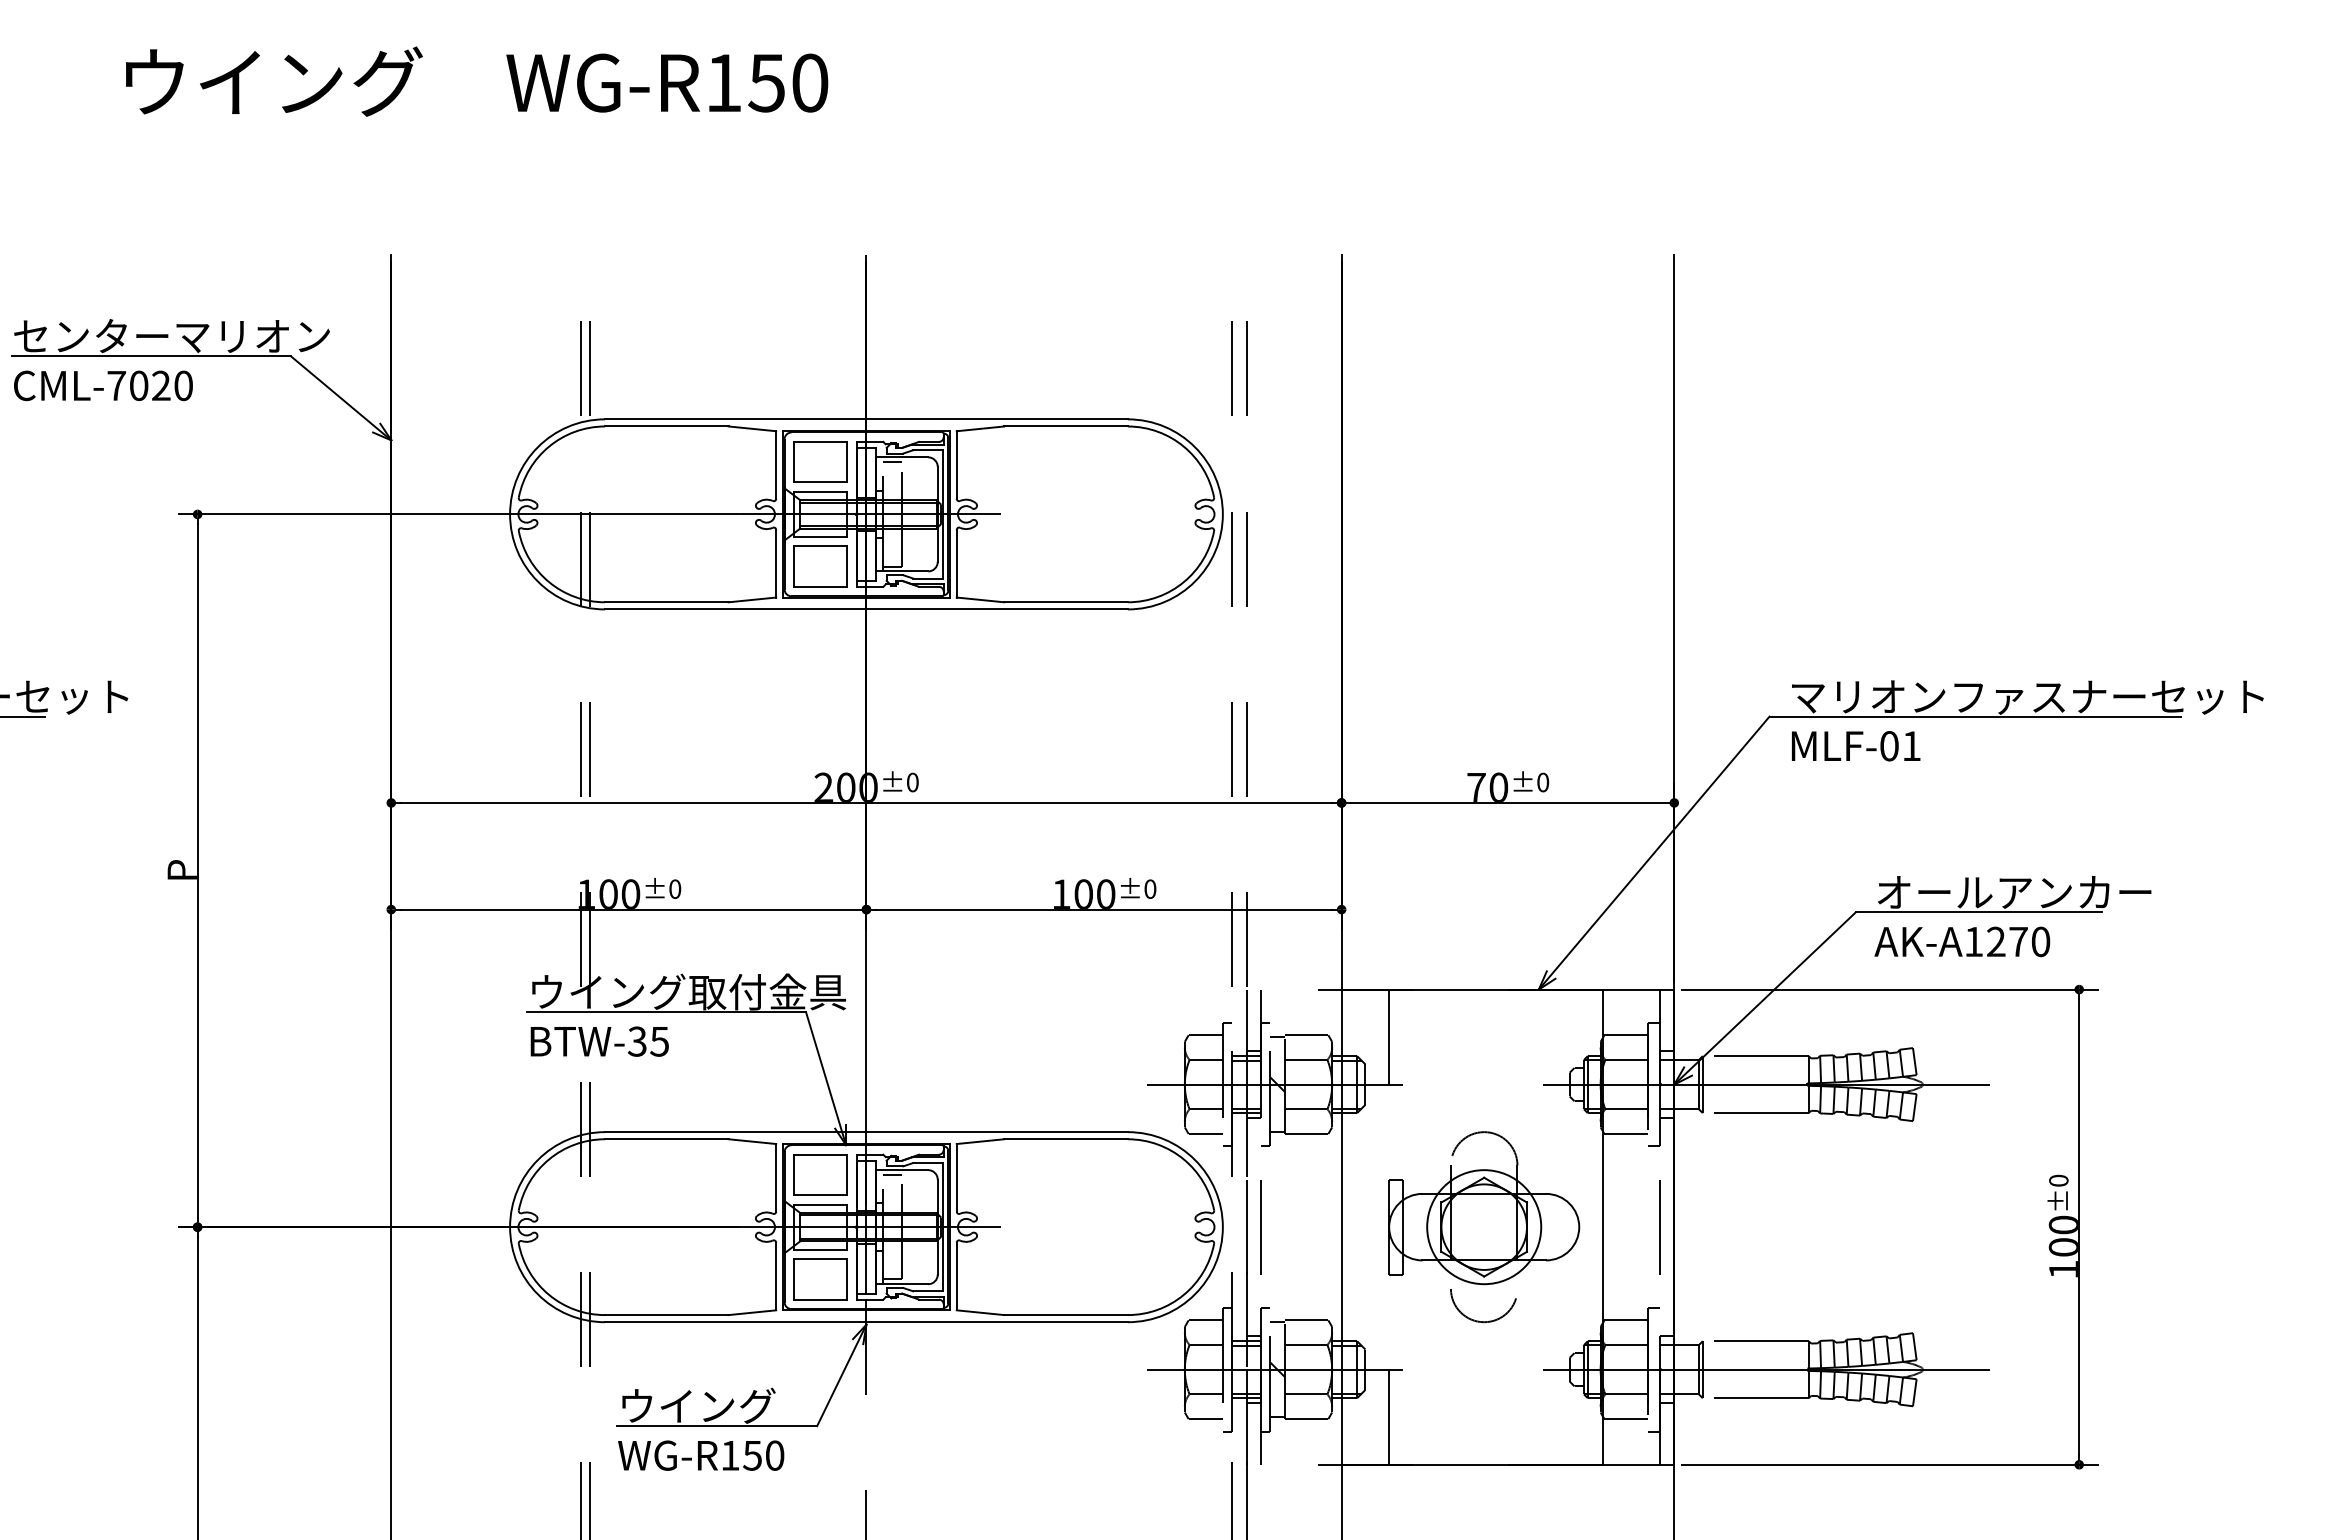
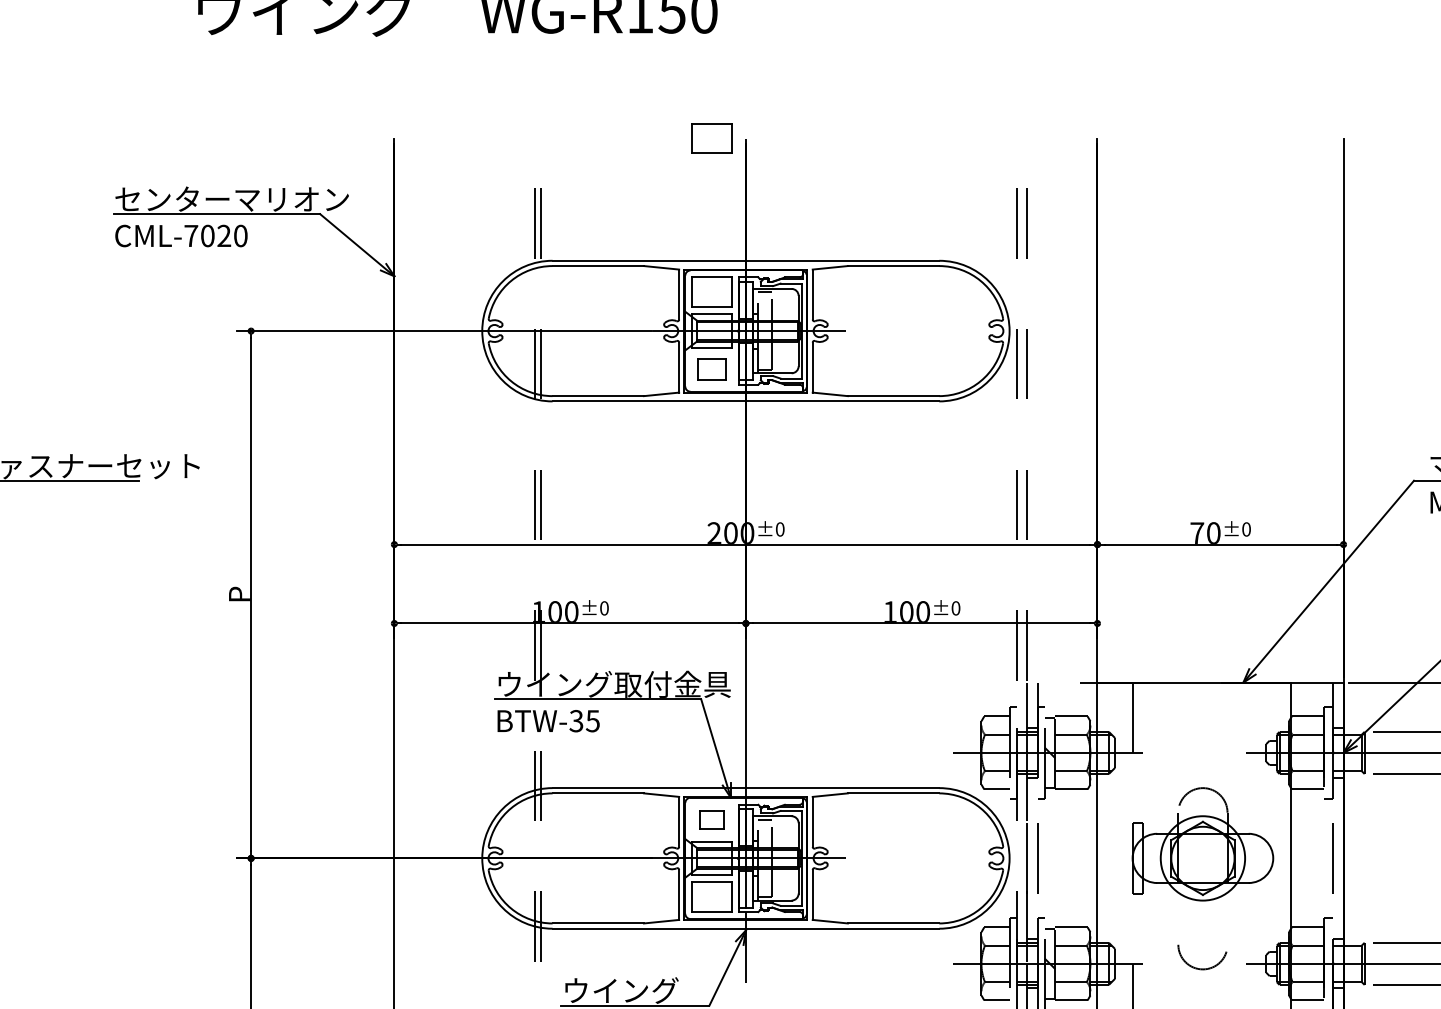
part: (820, 253) -> (711, 138), added
part: (820, 566) -> (711, 369), size x0.7
part: (820, 1174) -> (711, 819), size x0.6
arc: (1479, 1320) -> (1199, 968), moved

